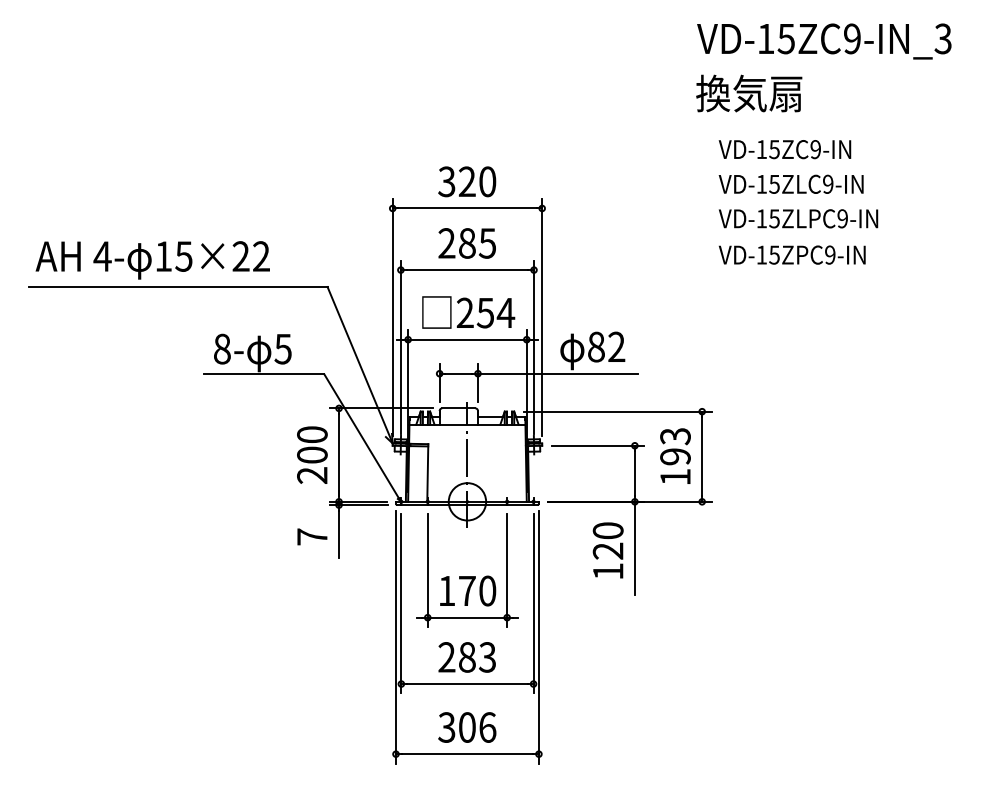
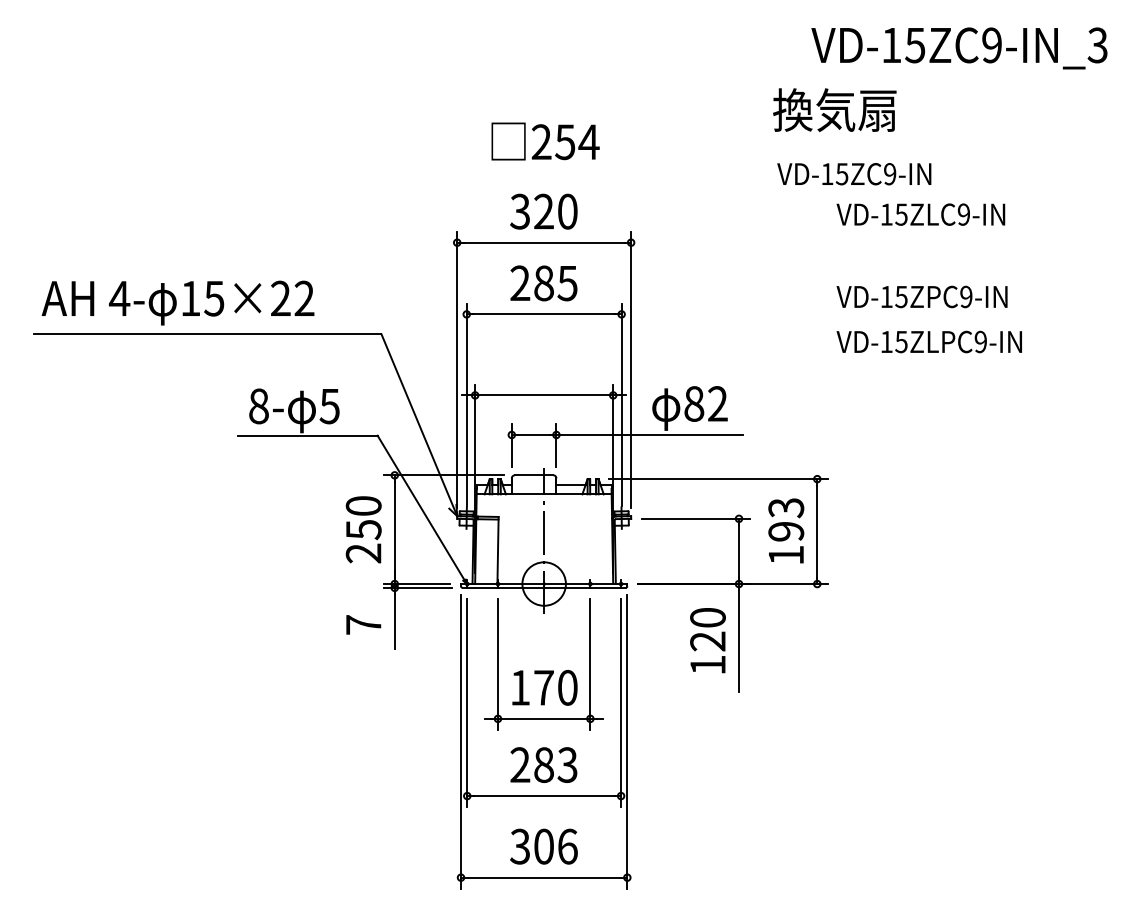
text: (749, 93) -> (835, 110), moved
text: (784, 149) -> (853, 174), moved
text: (798, 218) -> (929, 341), moved
text: (468, 312) -> (545, 141), moved
text: (312, 454) -> (363, 528), 200 -> 250

